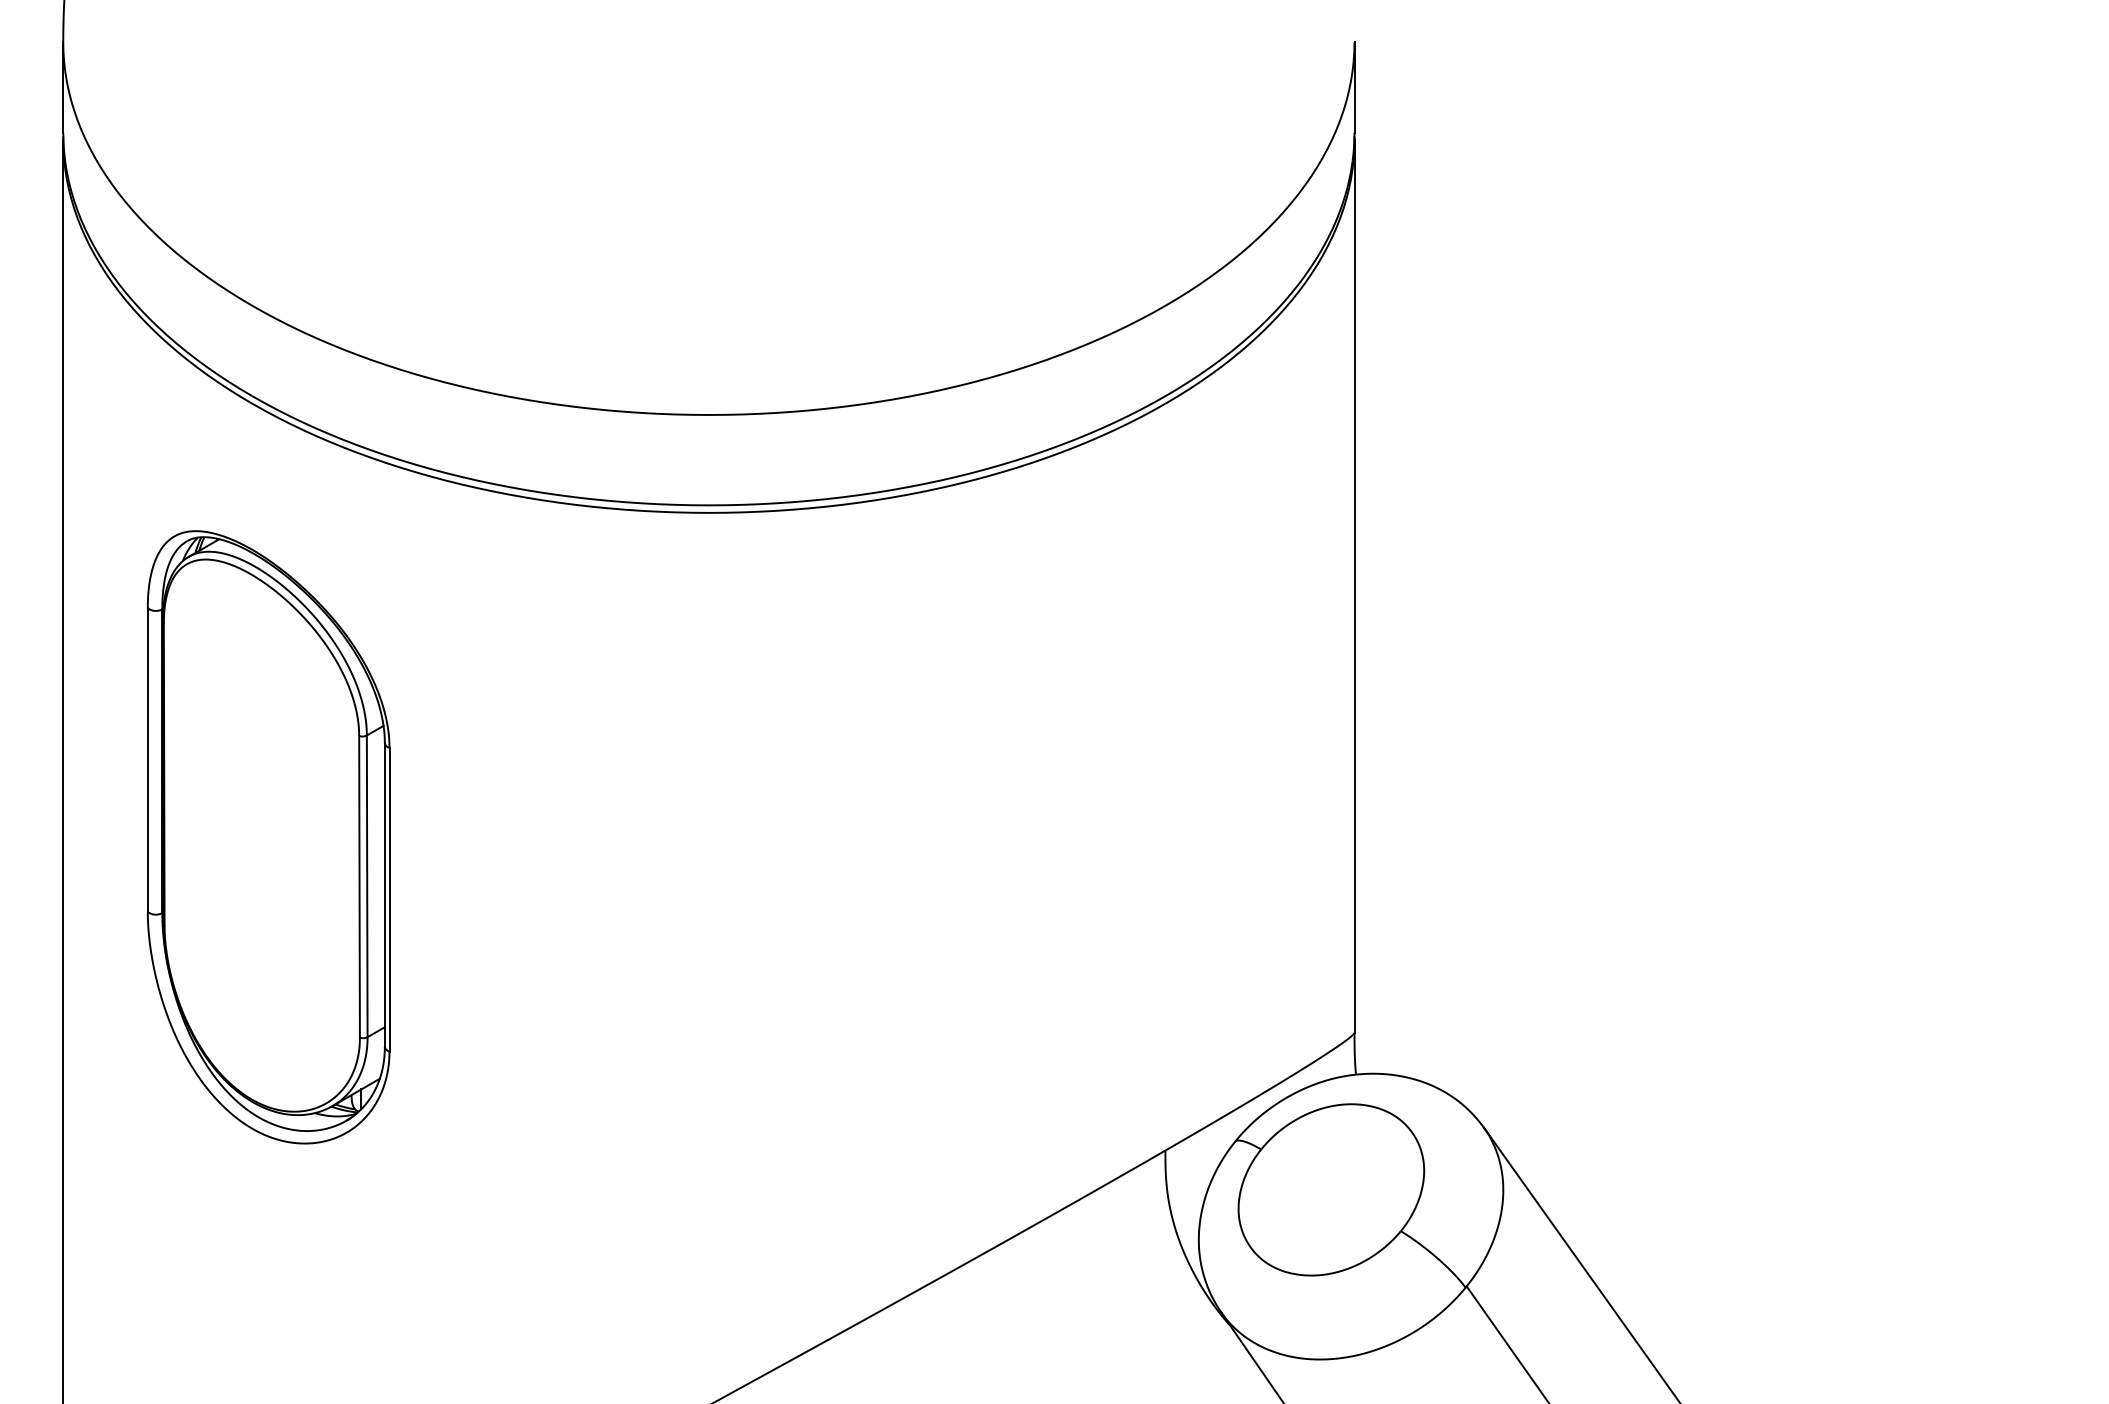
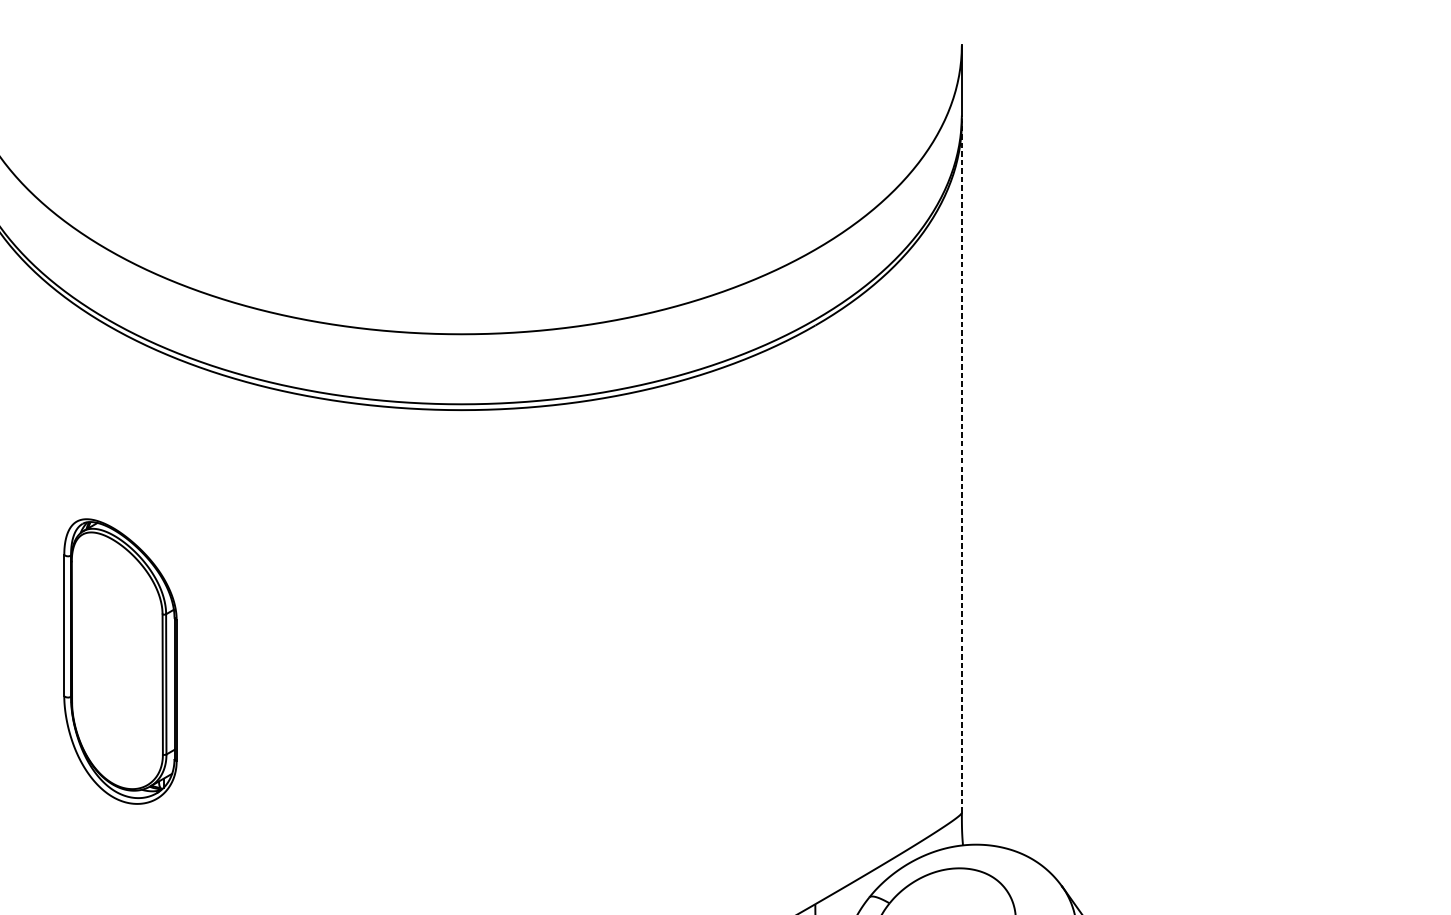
line: (1354, 585) -> (961, 466), solid -> dashed
part: (268, 837) -> (120, 661), size x0.6

